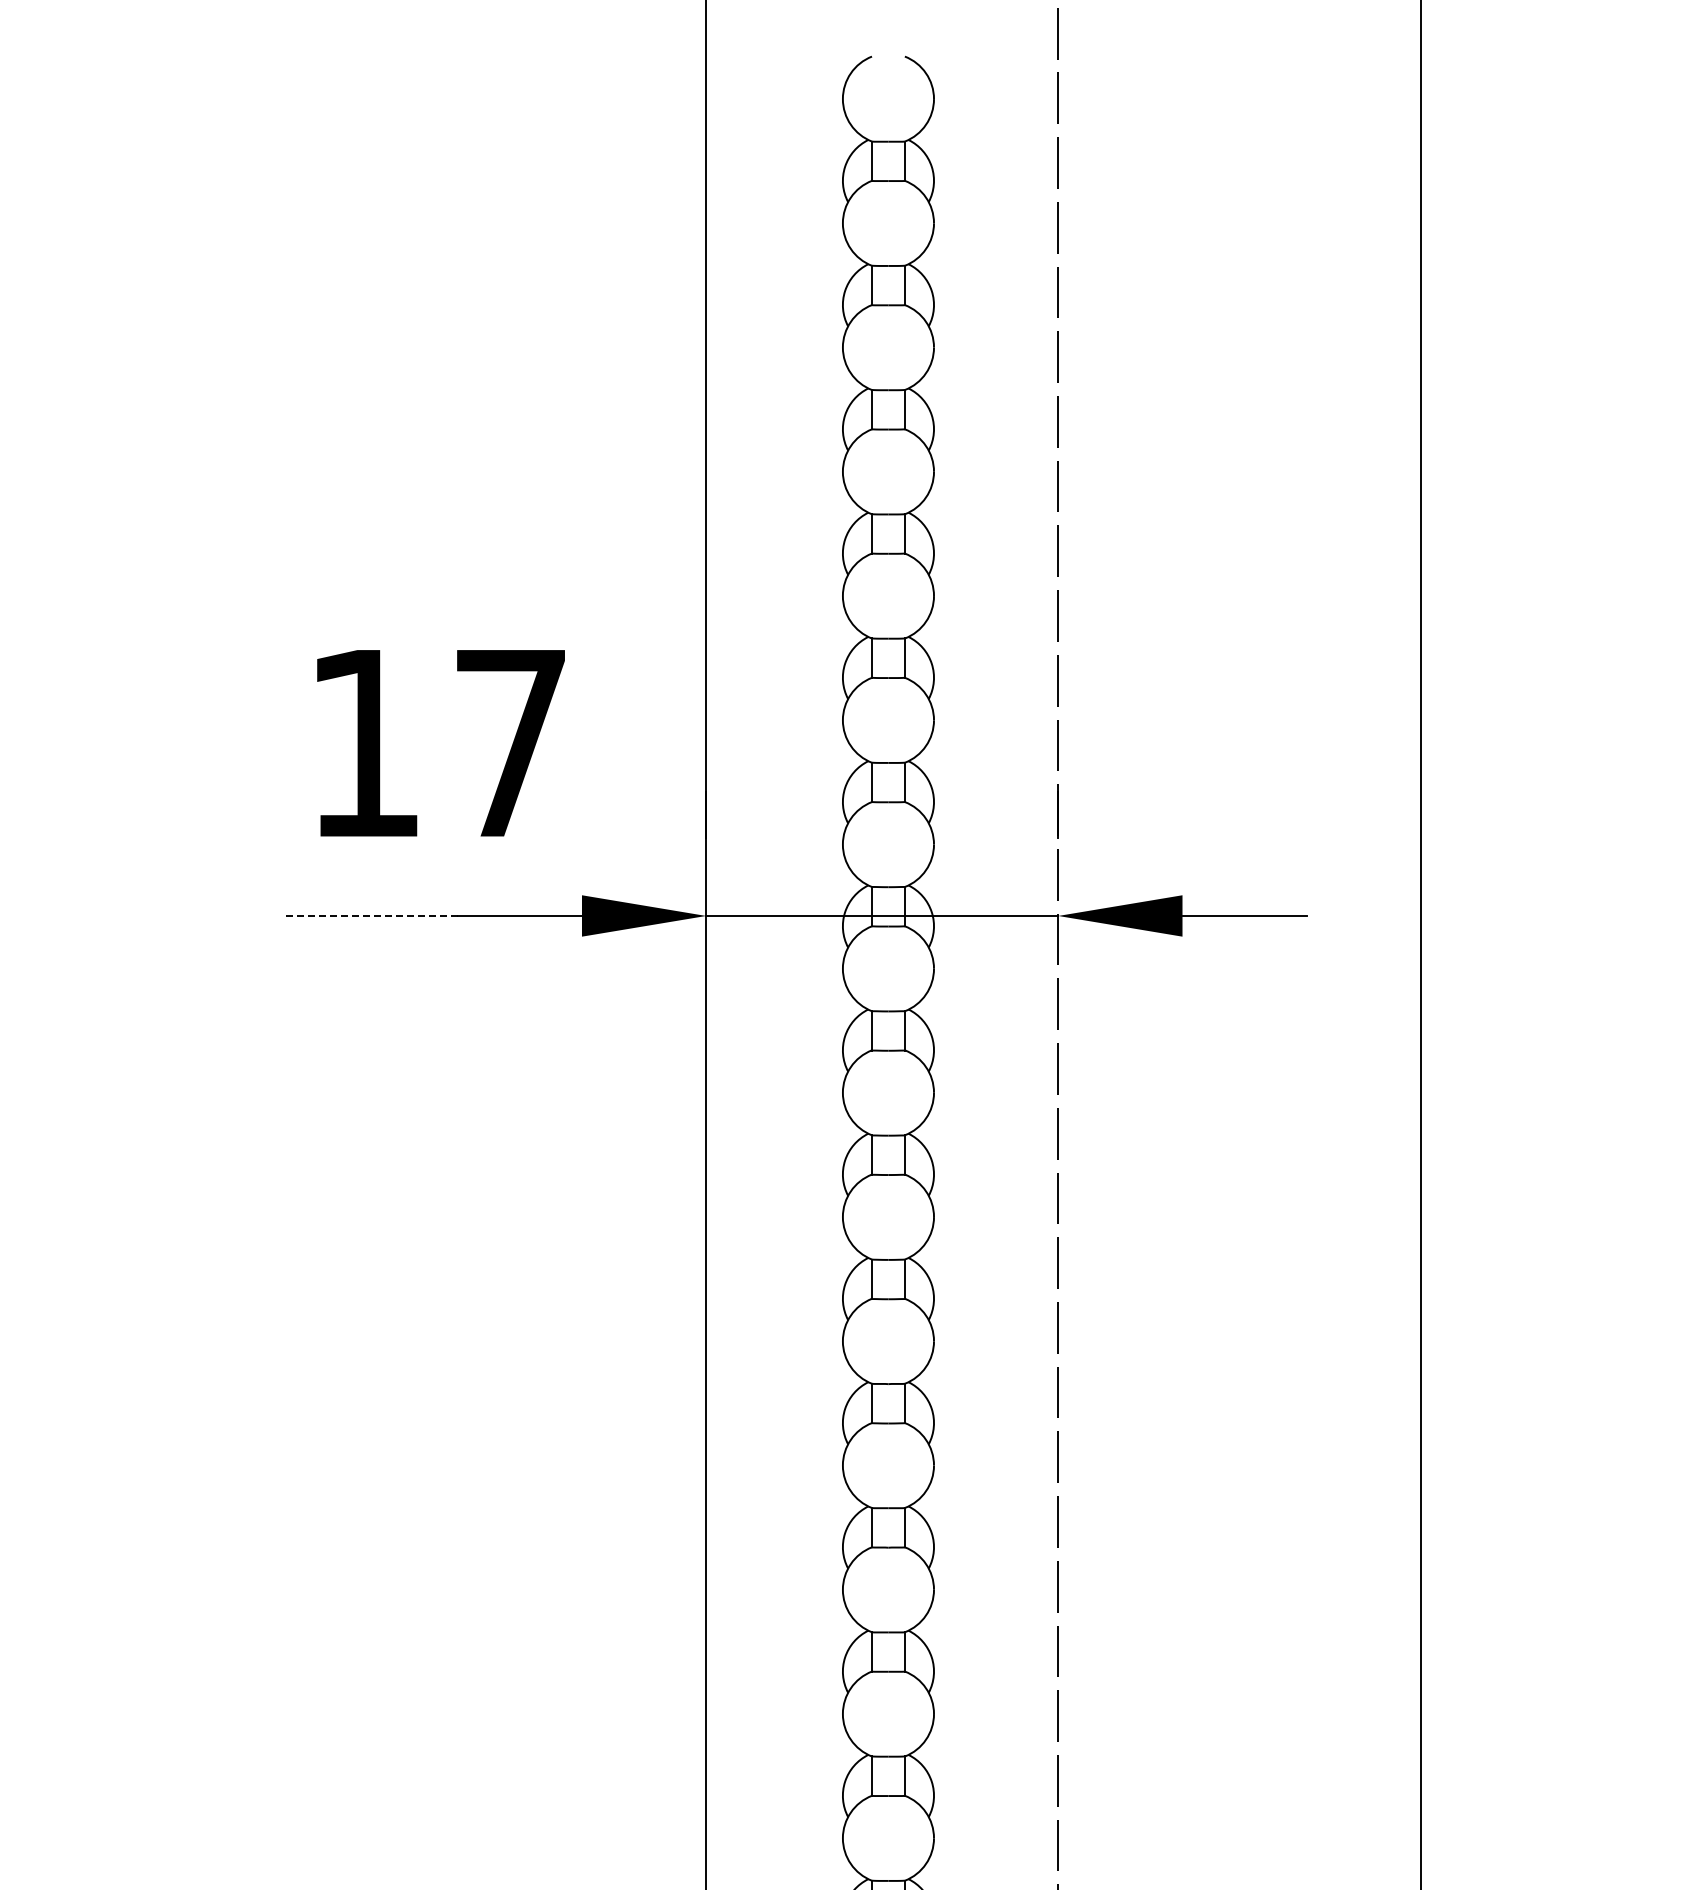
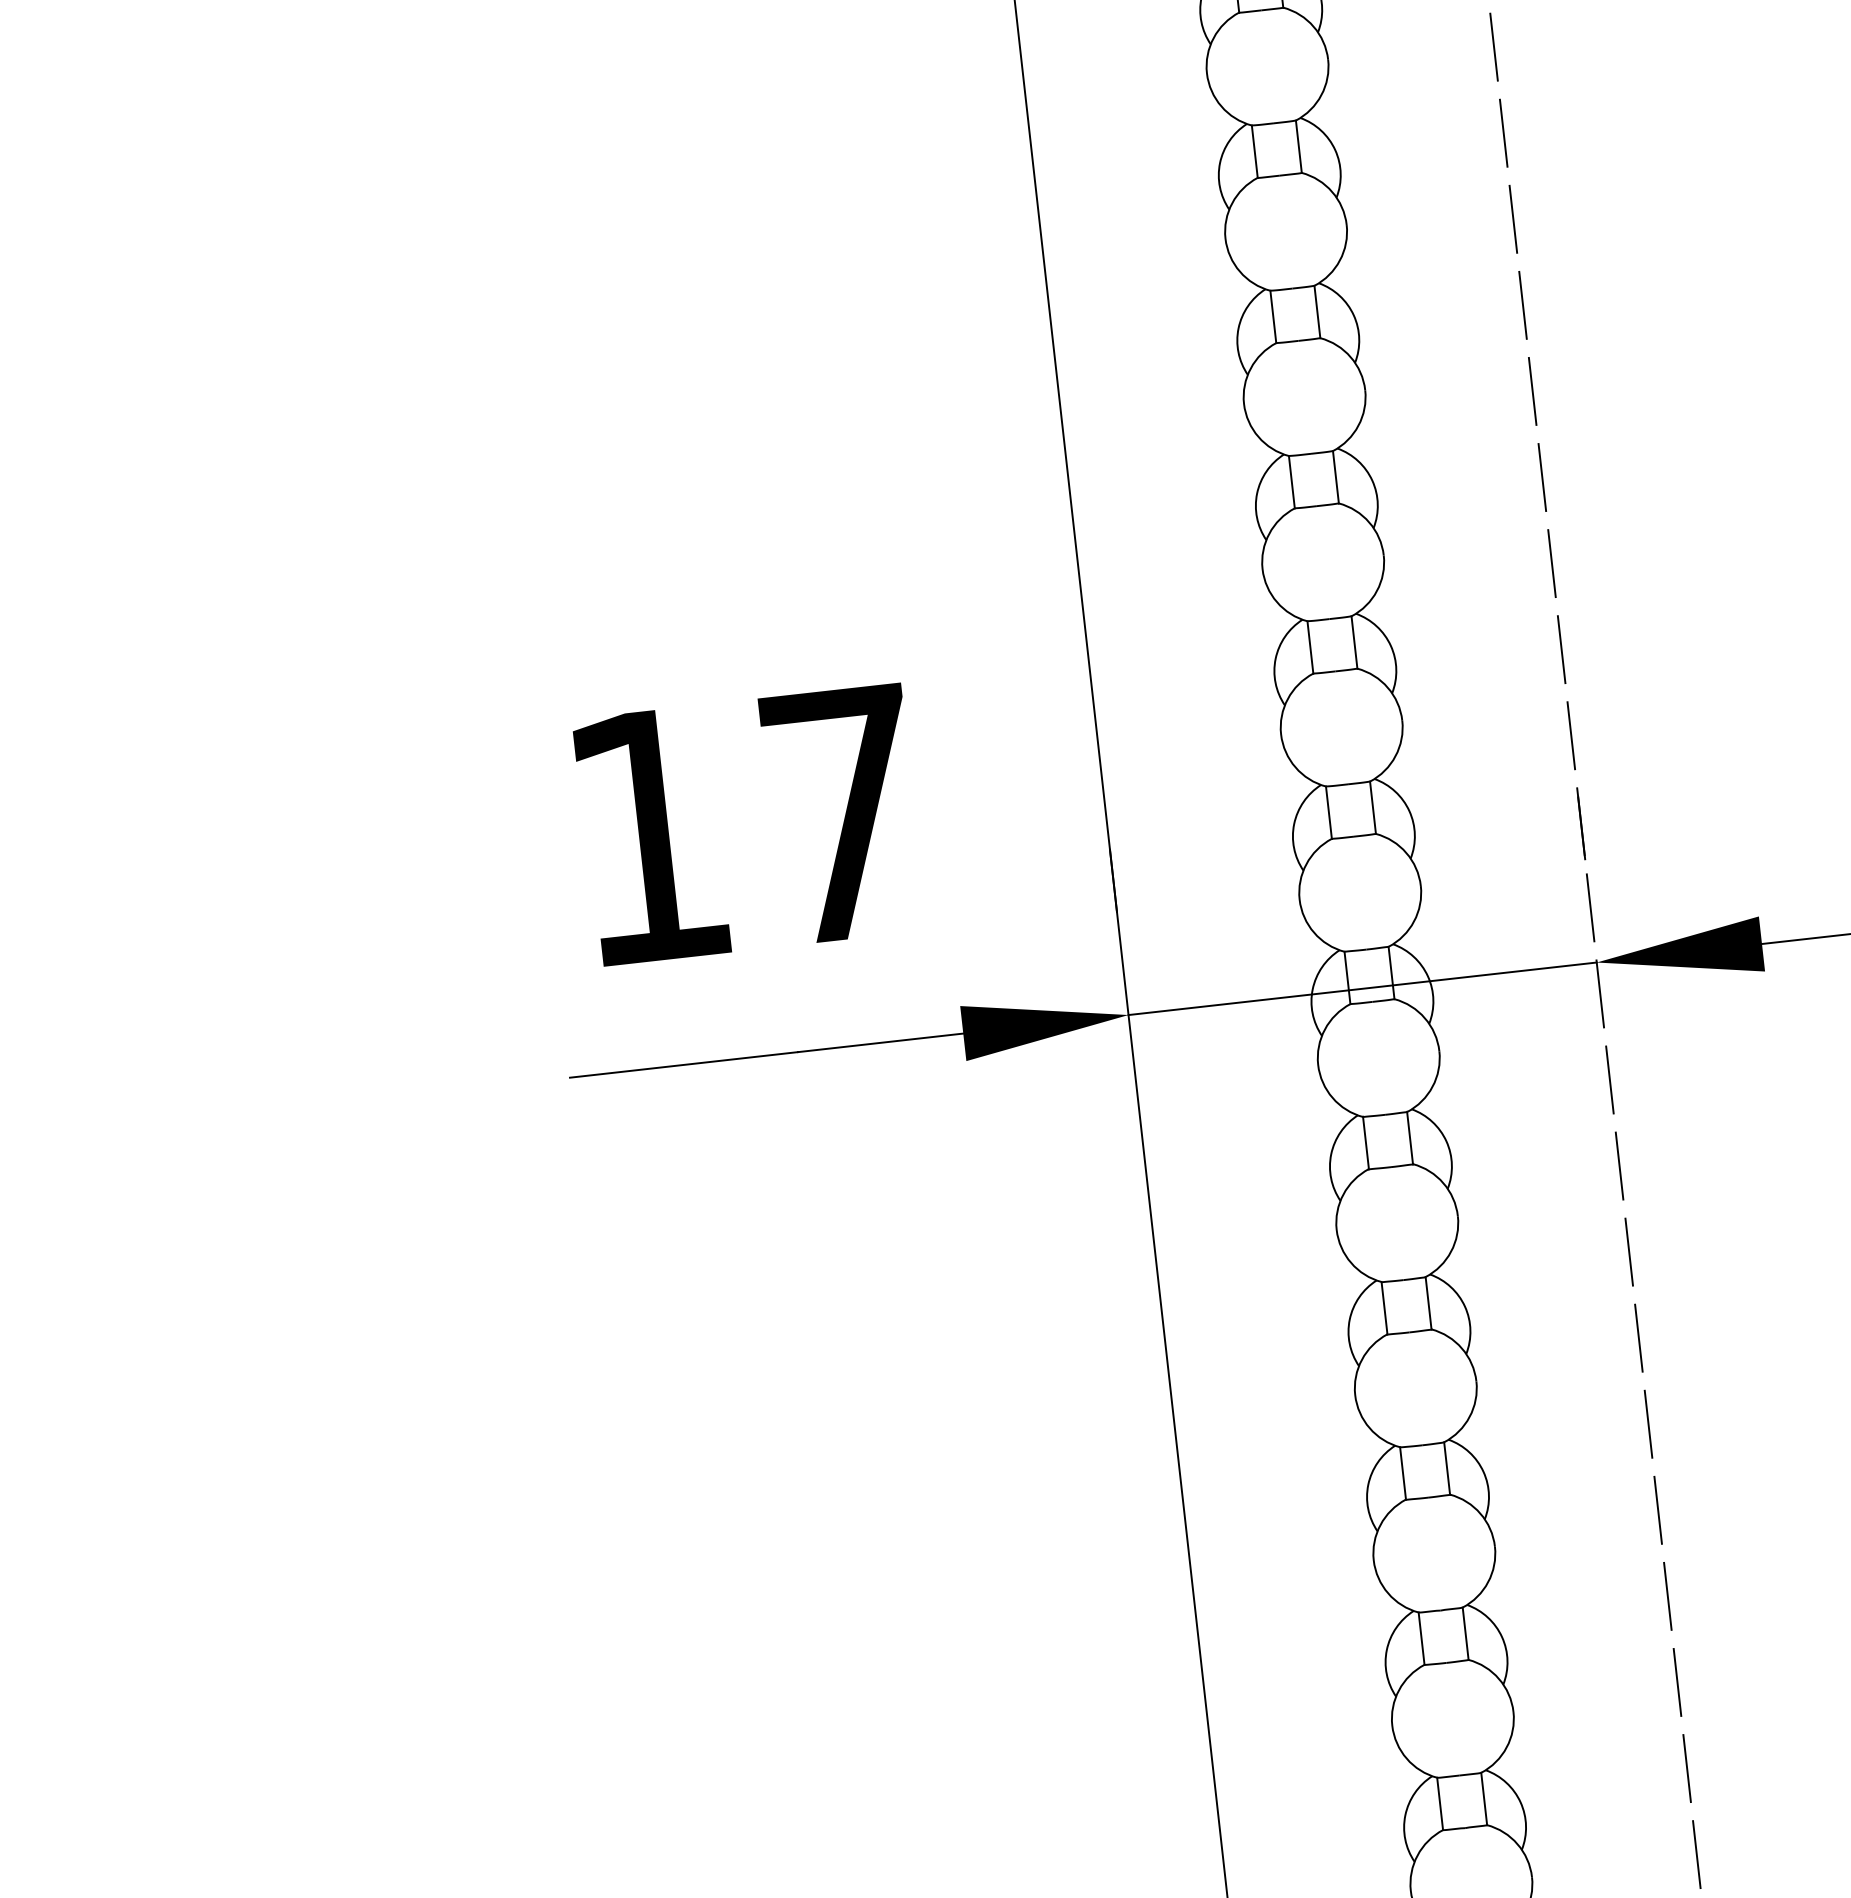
line: (372, 915) -> (684, 1064), dashed -> solid

